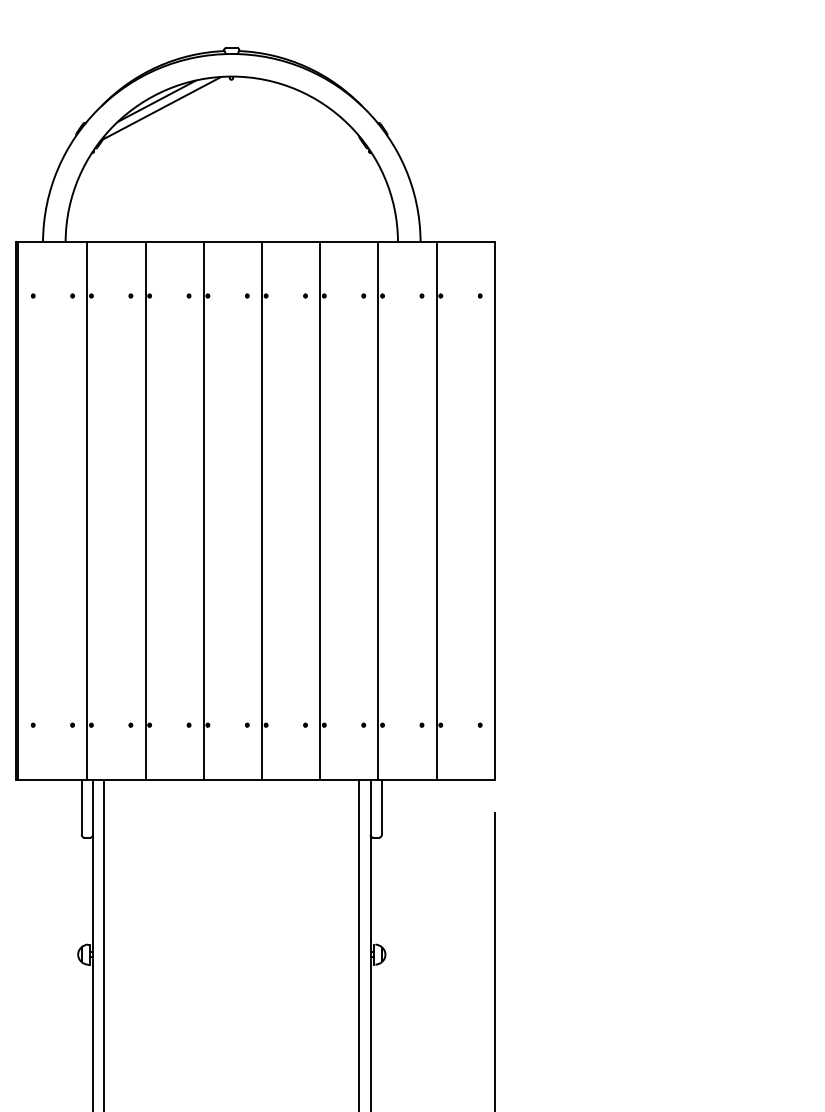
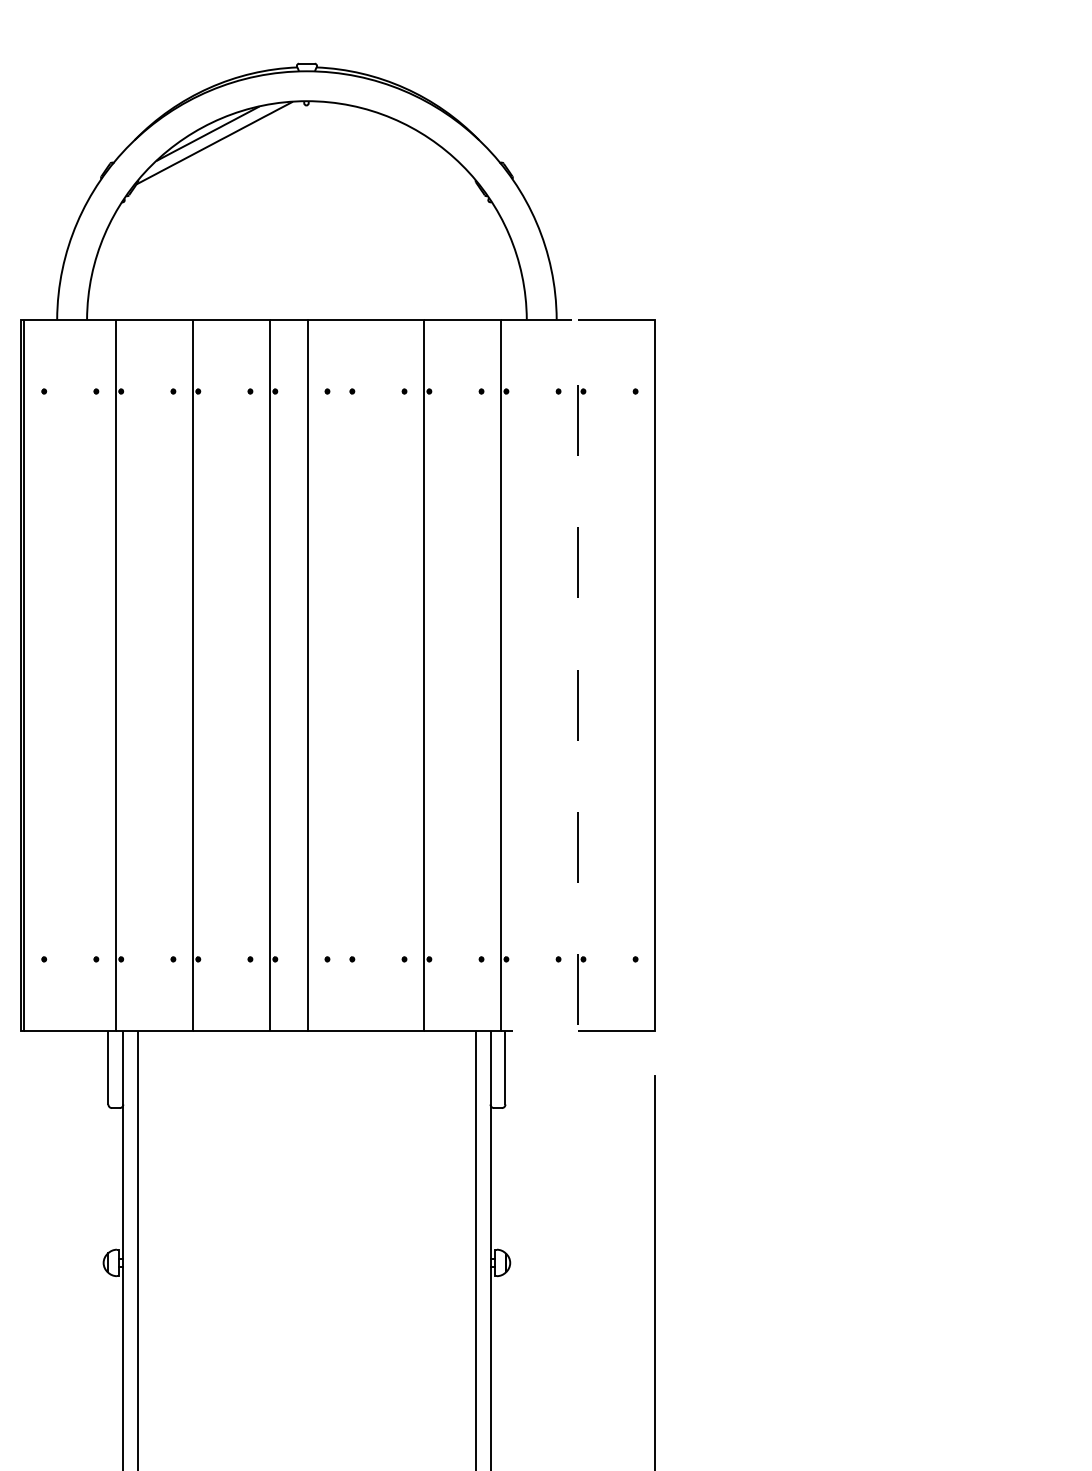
line: (261, 510) -> (307, 675), moved
line: (436, 510) -> (577, 675), solid -> dashed

